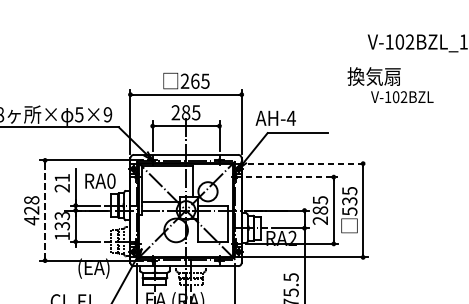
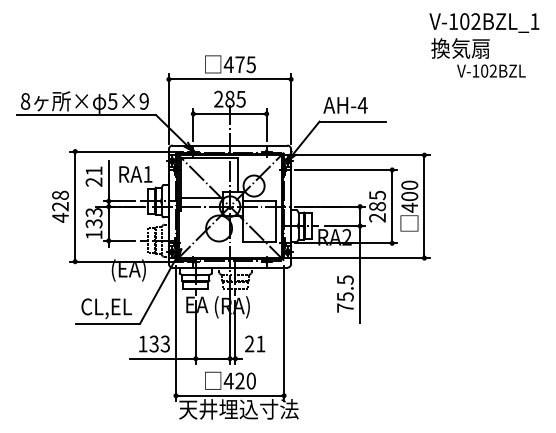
text: (189, 81) -> (233, 64), 265 -> 475
text: (390, 84) -> (478, 57), moved
text: (275, 118) -> (345, 105), moved
line: (303, 163) -> (358, 155), dashed -> solid
line: (292, 176) -> (346, 169), dashed -> solid
text: (110, 181) -> (147, 174), RA0 -> RA1
text: (349, 201) -> (409, 196), 535 -> 400
line: (45, 210) -> (75, 206), dashed -> solid

